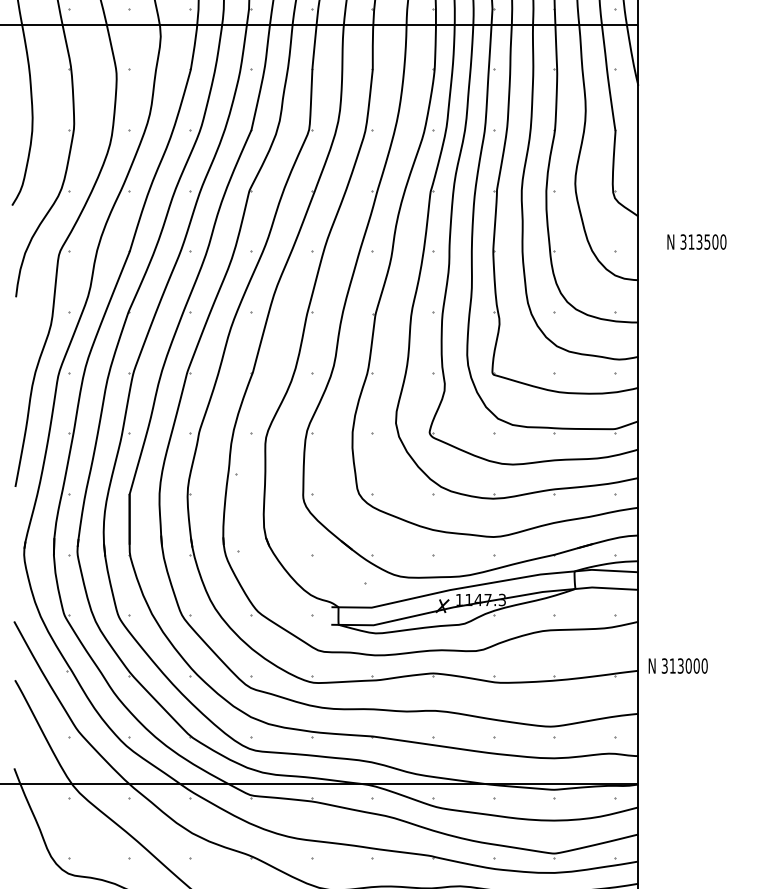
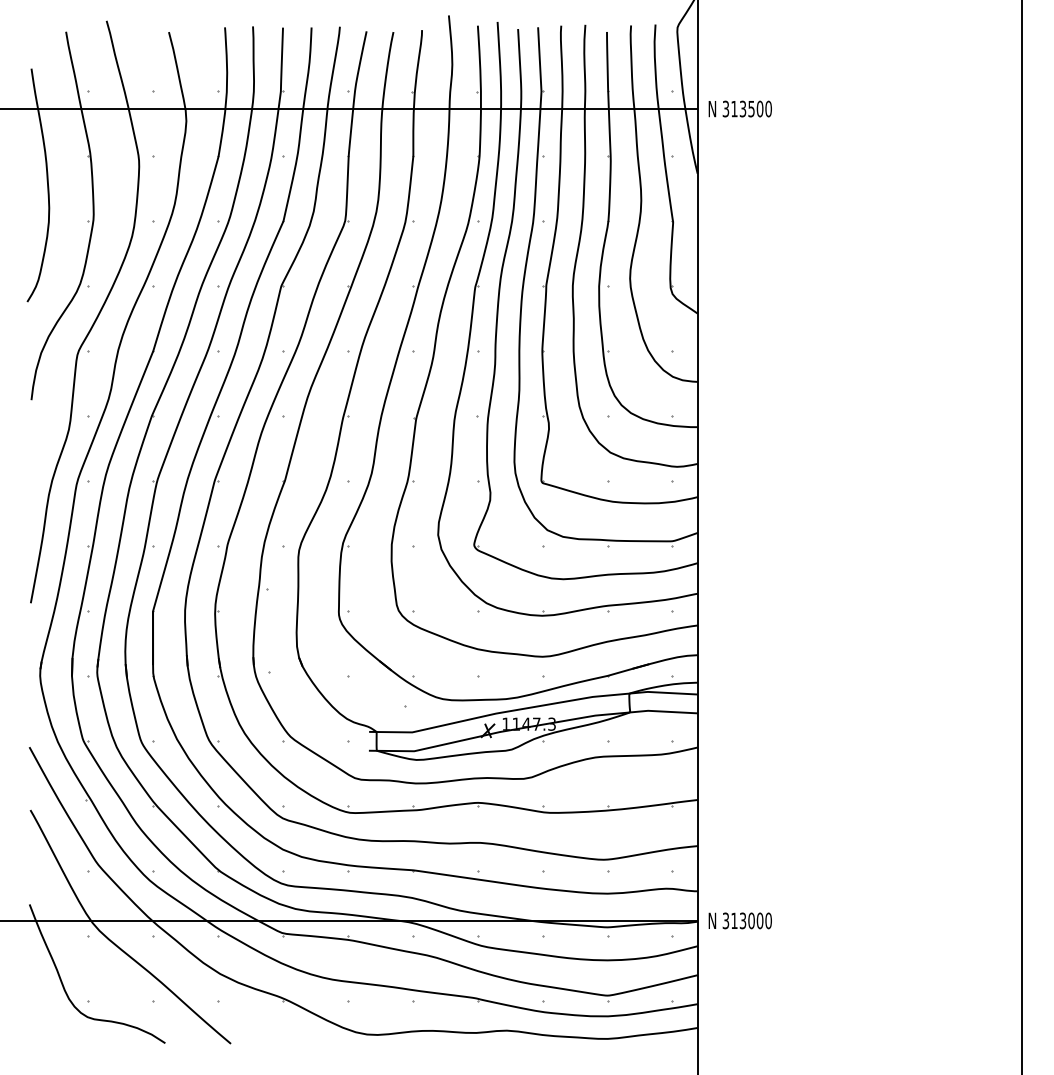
text: (696, 241) -> (739, 108), moved
text: (677, 665) -> (739, 920), moved

